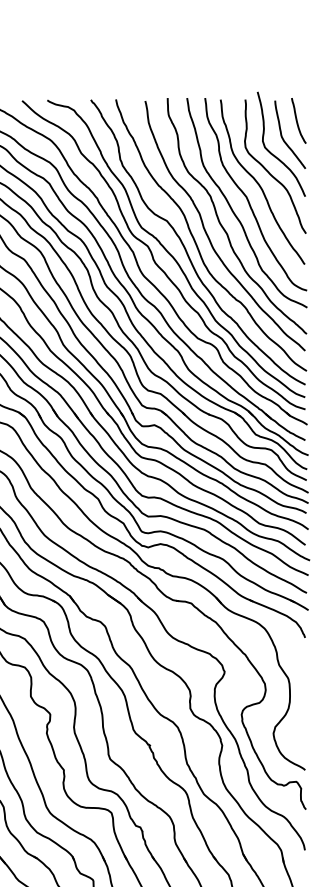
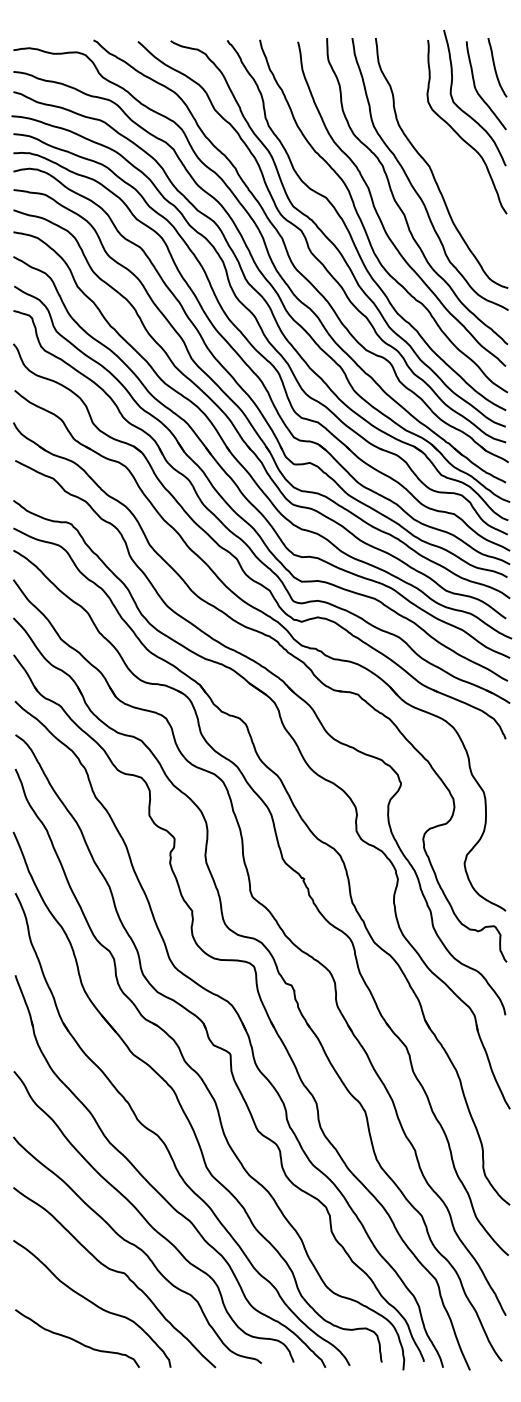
curve: (259, 184) -> (446, 150), removed

